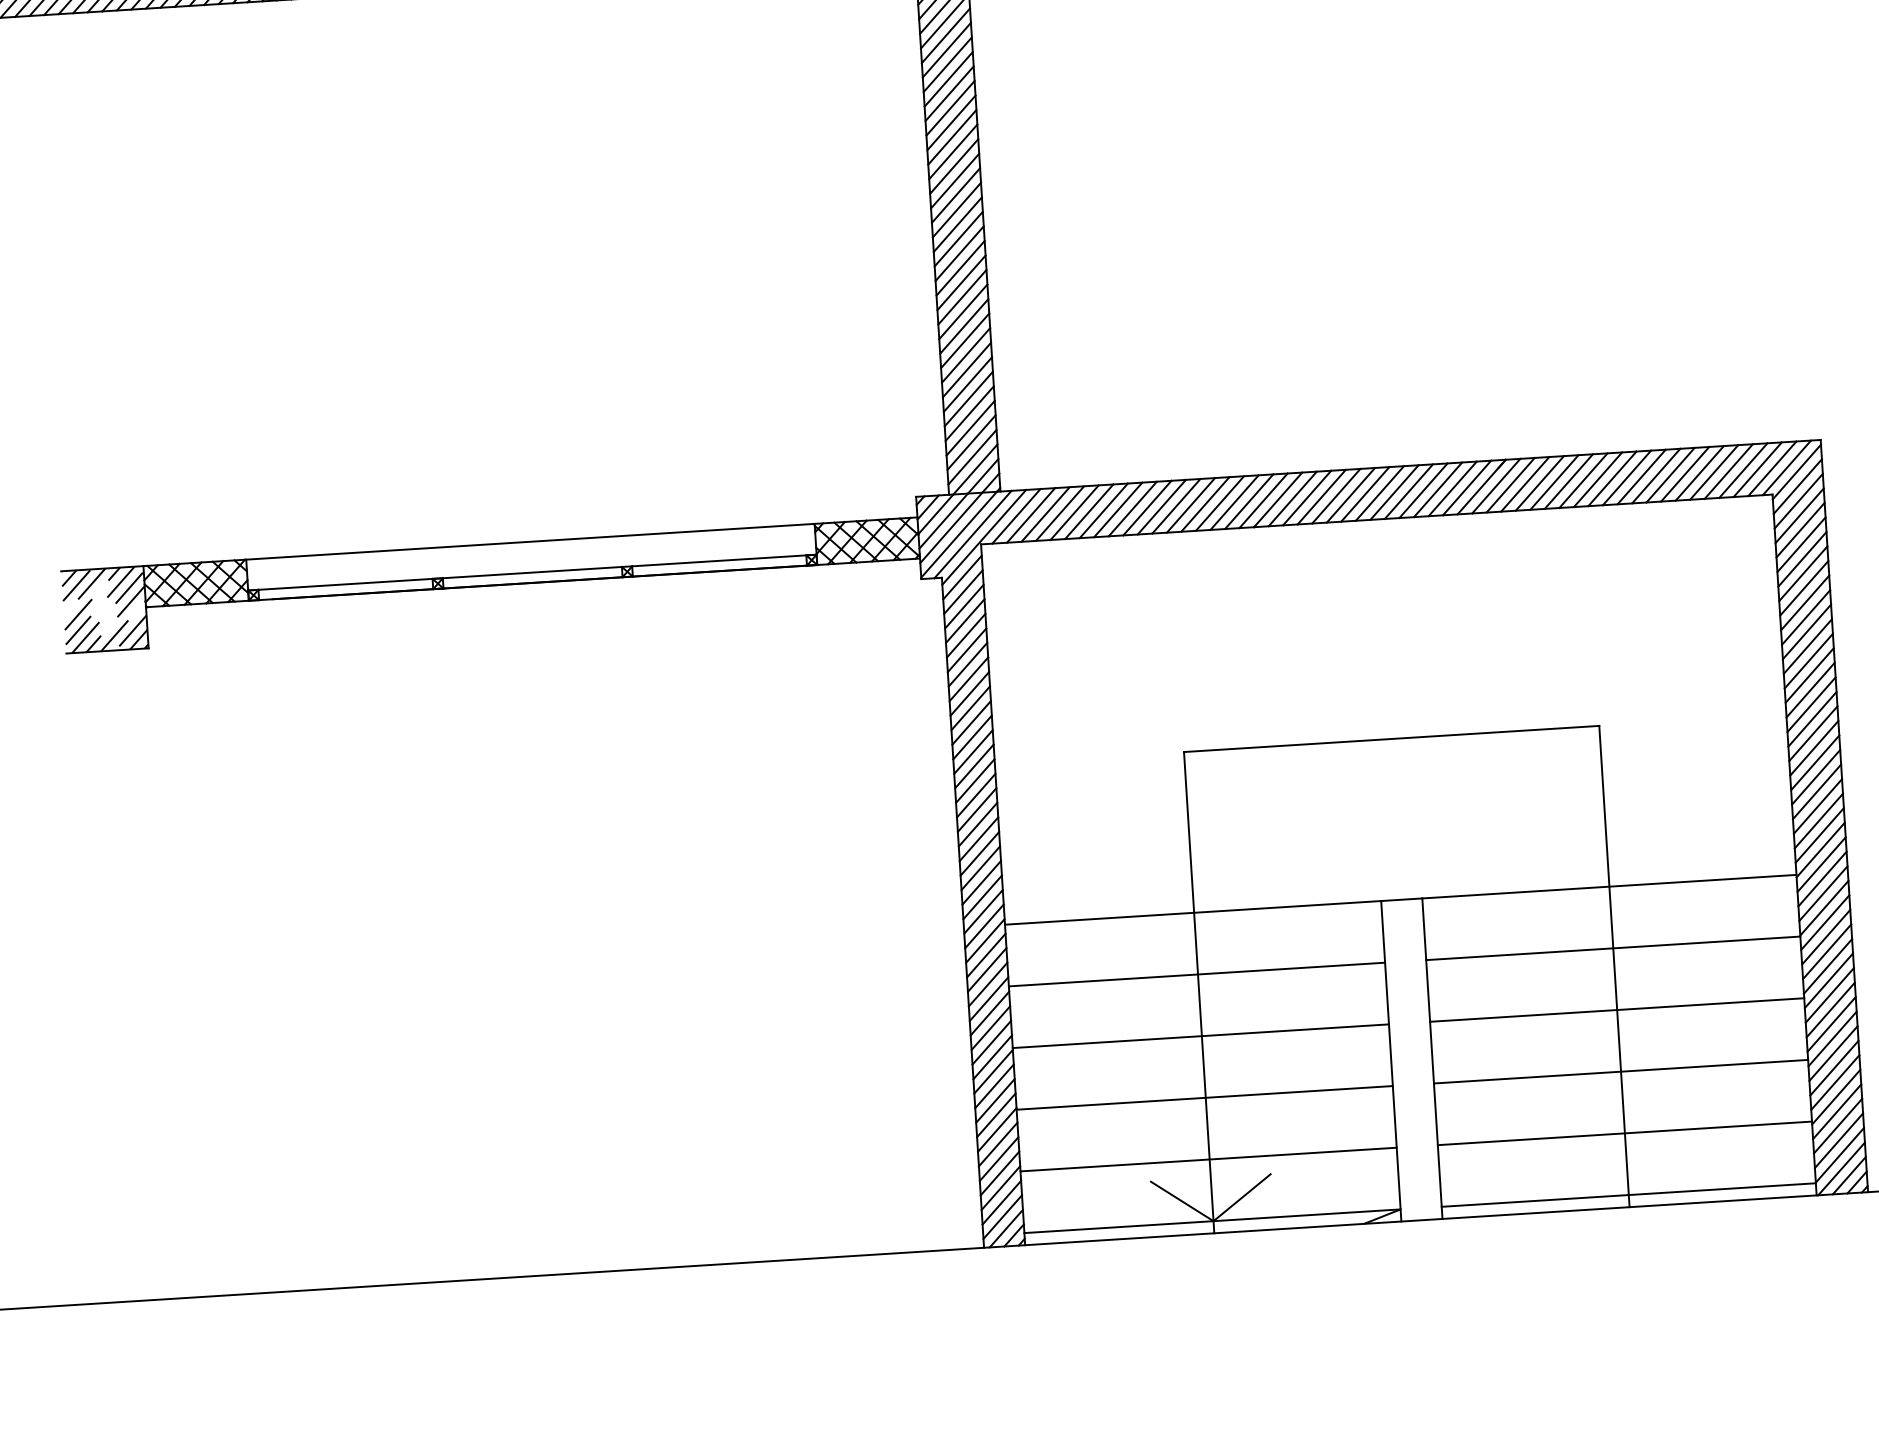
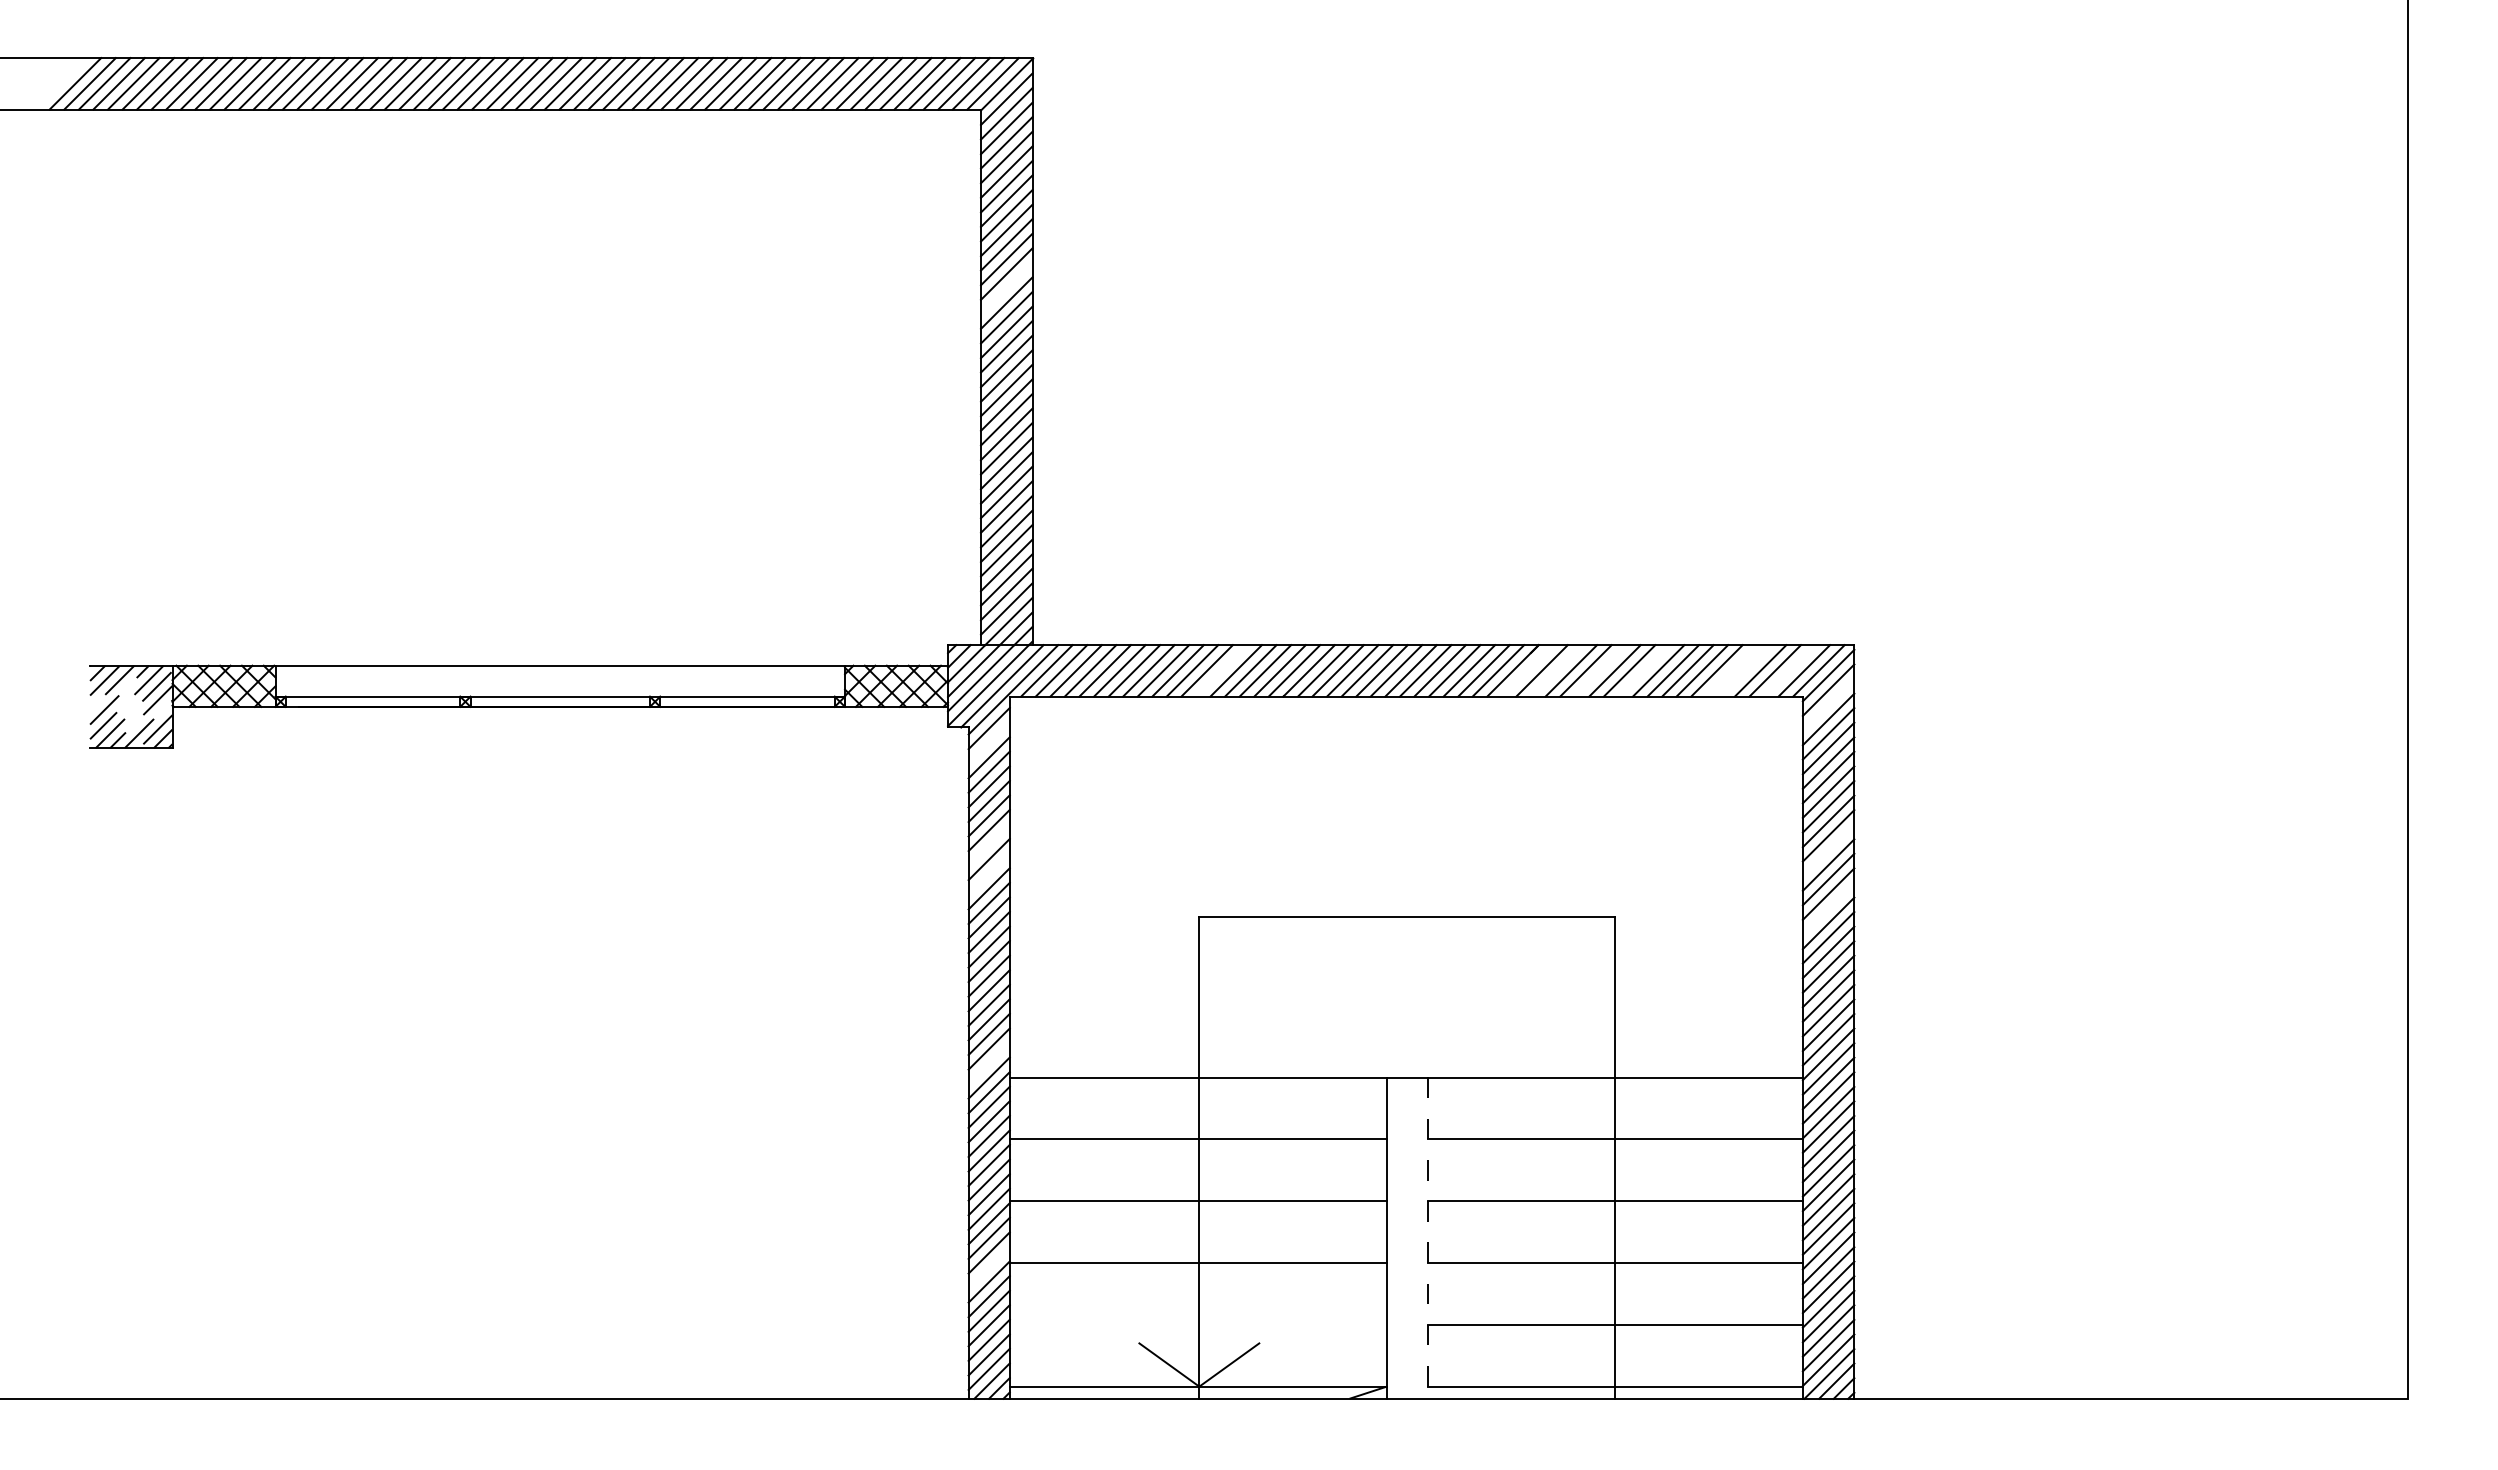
line: (952, 137) -> (1006, 288), removed
line: (1757, 469) -> (1789, 670), removed
line: (1713, 472) -> (1745, 670), removed
line: (1699, 473) -> (1731, 670), removed
line: (1611, 478) -> (1643, 670), removed
line: (1568, 481) -> (1600, 670), removed
line: (1525, 484) -> (1556, 670), removed
line: (1496, 485) -> (1527, 670), removed
line: (1798, 500) -> (1828, 704), removed
line: (1190, 505) -> (1221, 670), removed
line: (962, 591) -> (988, 742), removed
line: (1807, 646) -> (1828, 850), removed
line: (969, 693) -> (988, 844), removed
line: (1811, 704) -> (1828, 908), removed
line: (970, 722) -> (988, 873), removed
line: (982, 911) -> (988, 1063), removed
line: (1431, 1058) -> (1427, 1238), solid -> dashed
line: (995, 1114) -> (988, 1266), removed
line: (1207, 1159) -> (1197, 1324), removed

